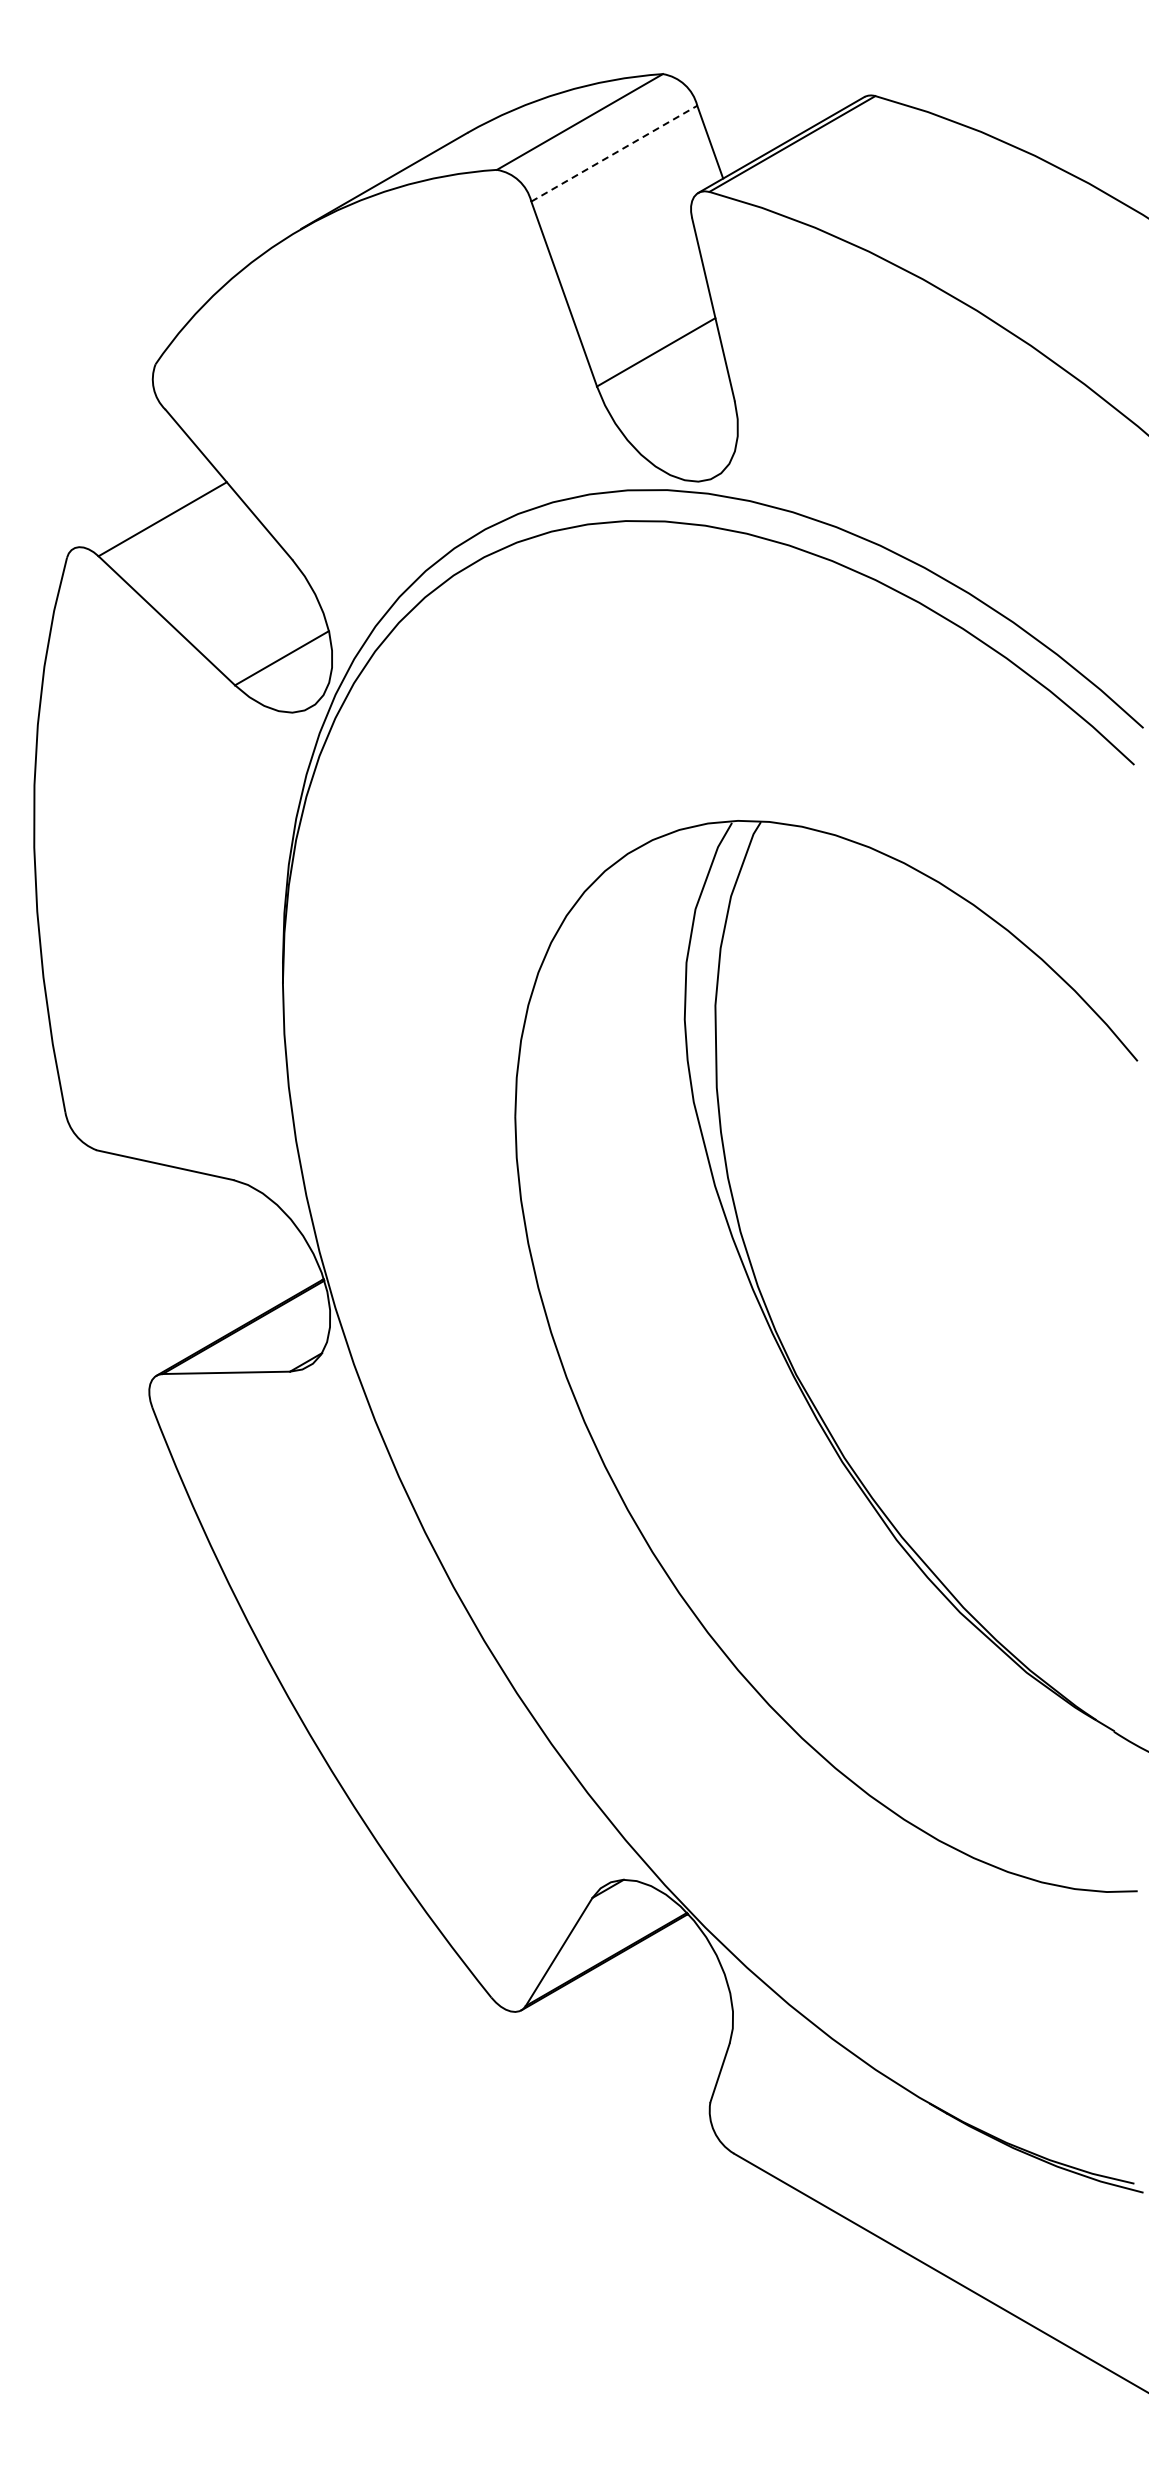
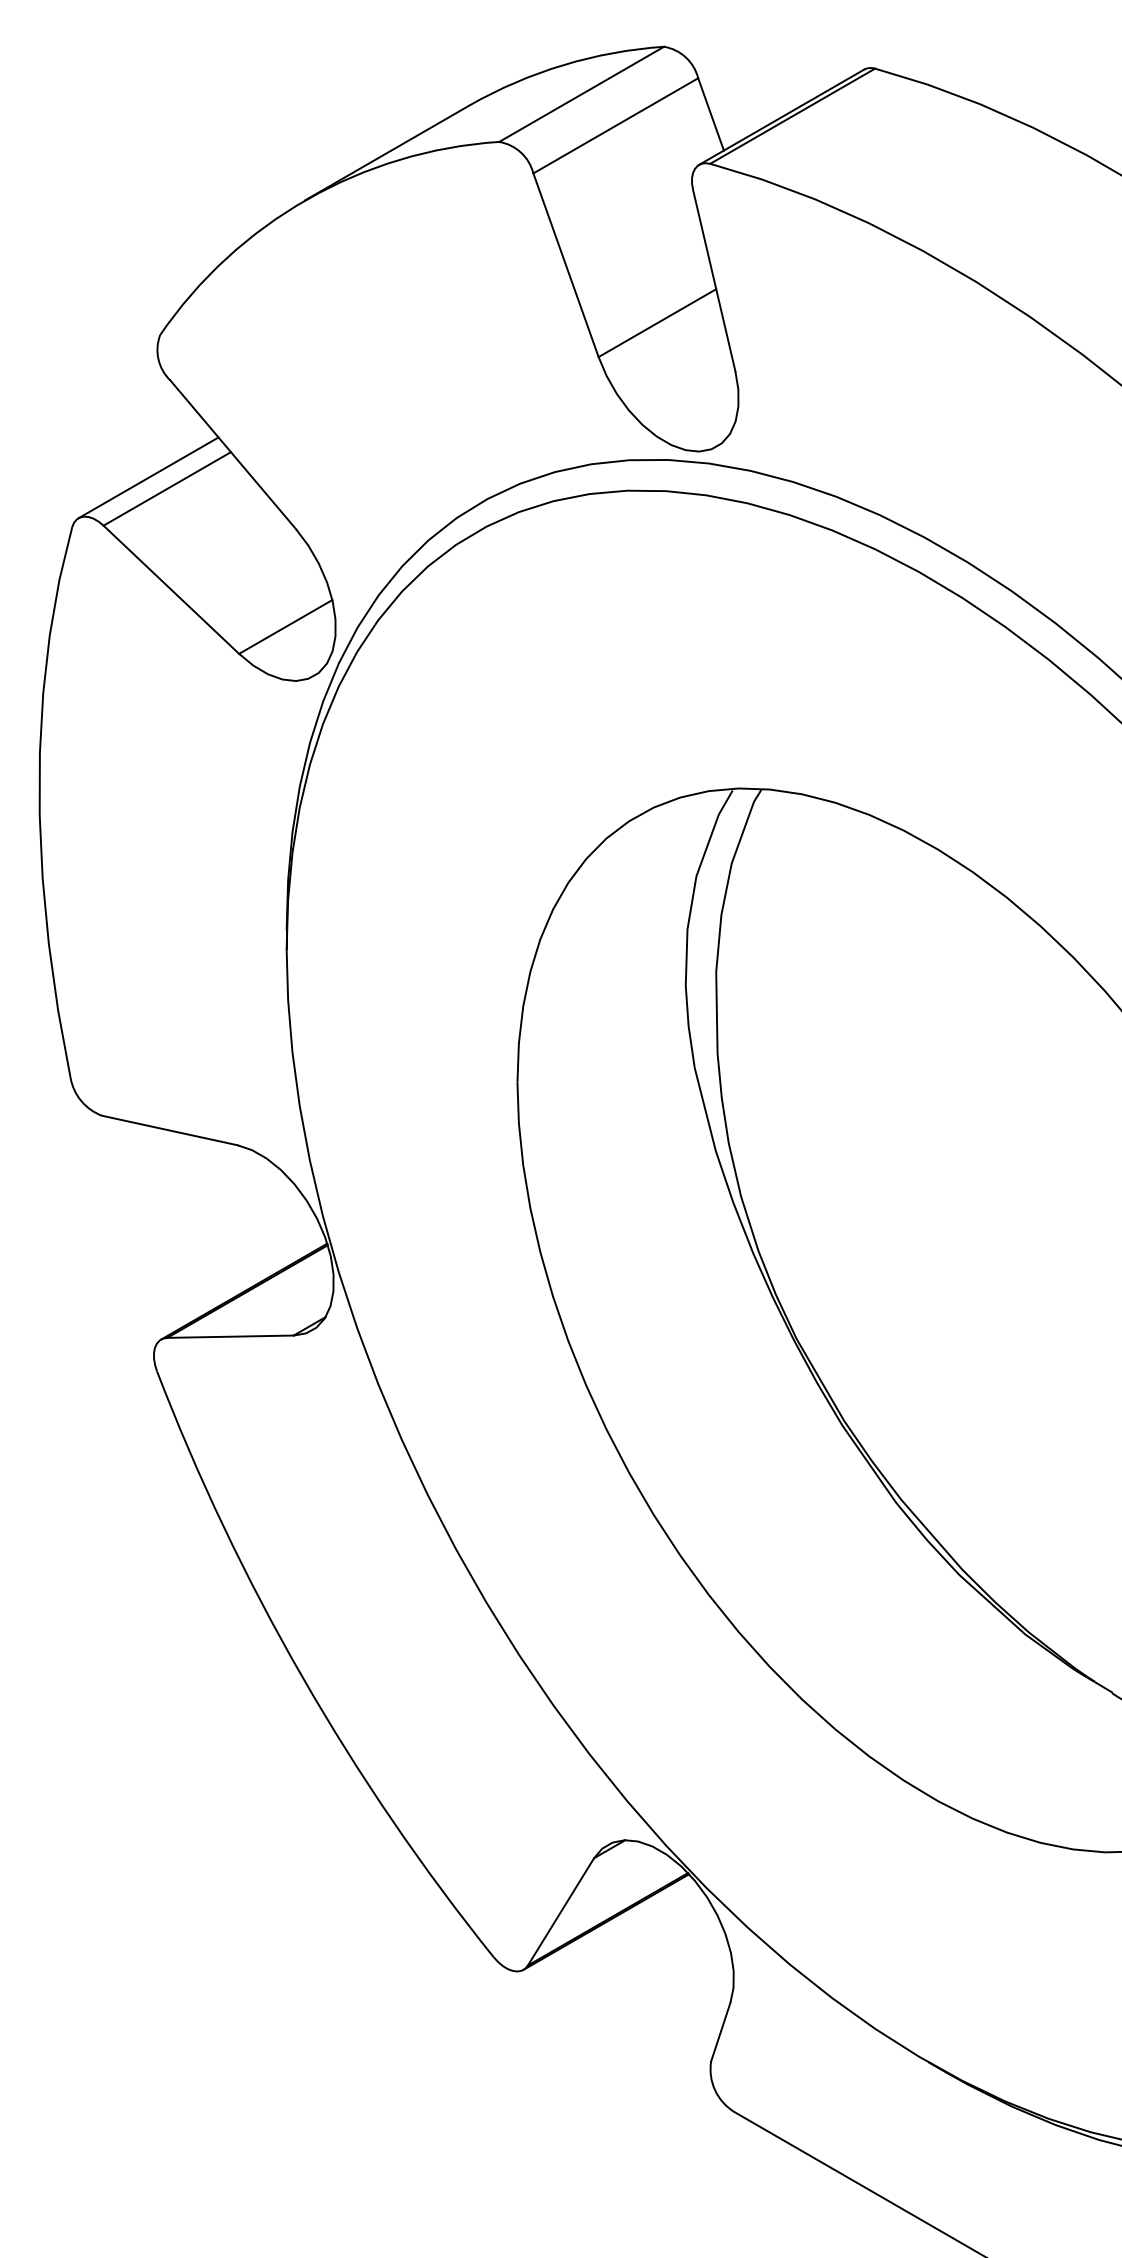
line: (614, 153) -> (615, 125), dashed -> solid
line: (143, 507) -> (148, 477), added

